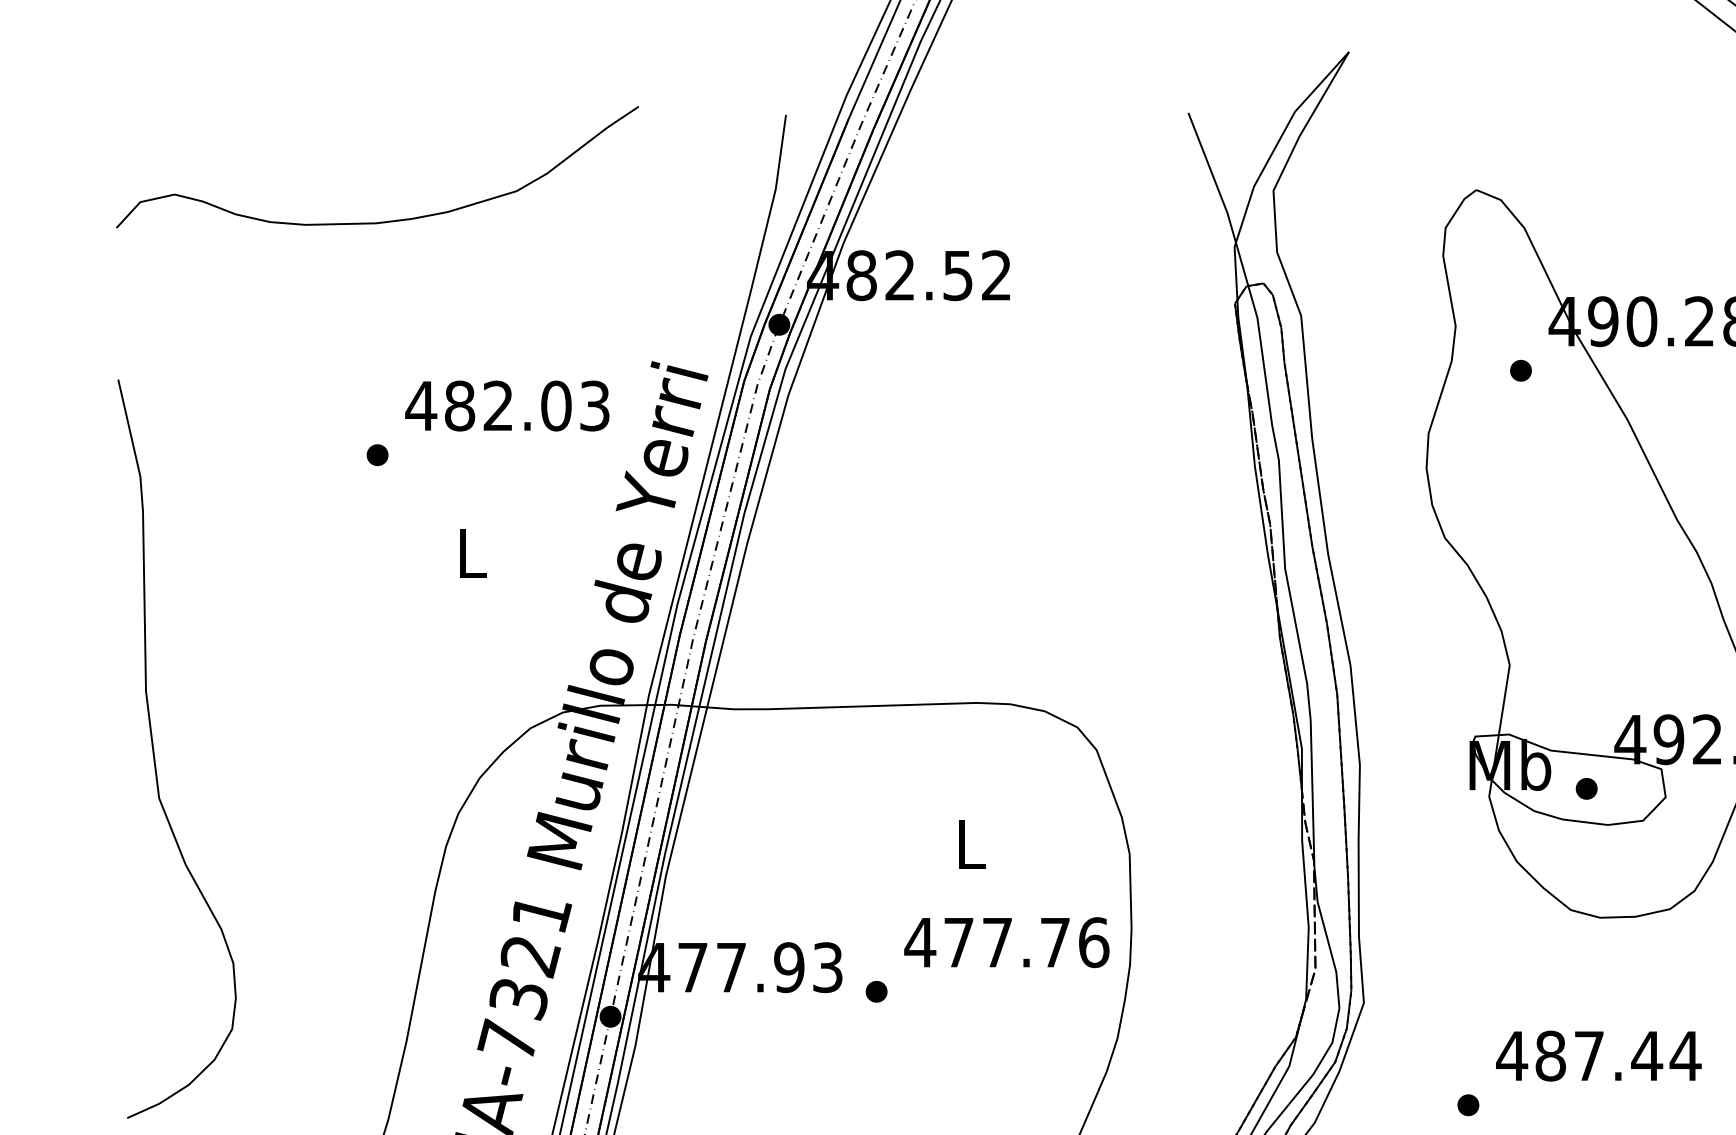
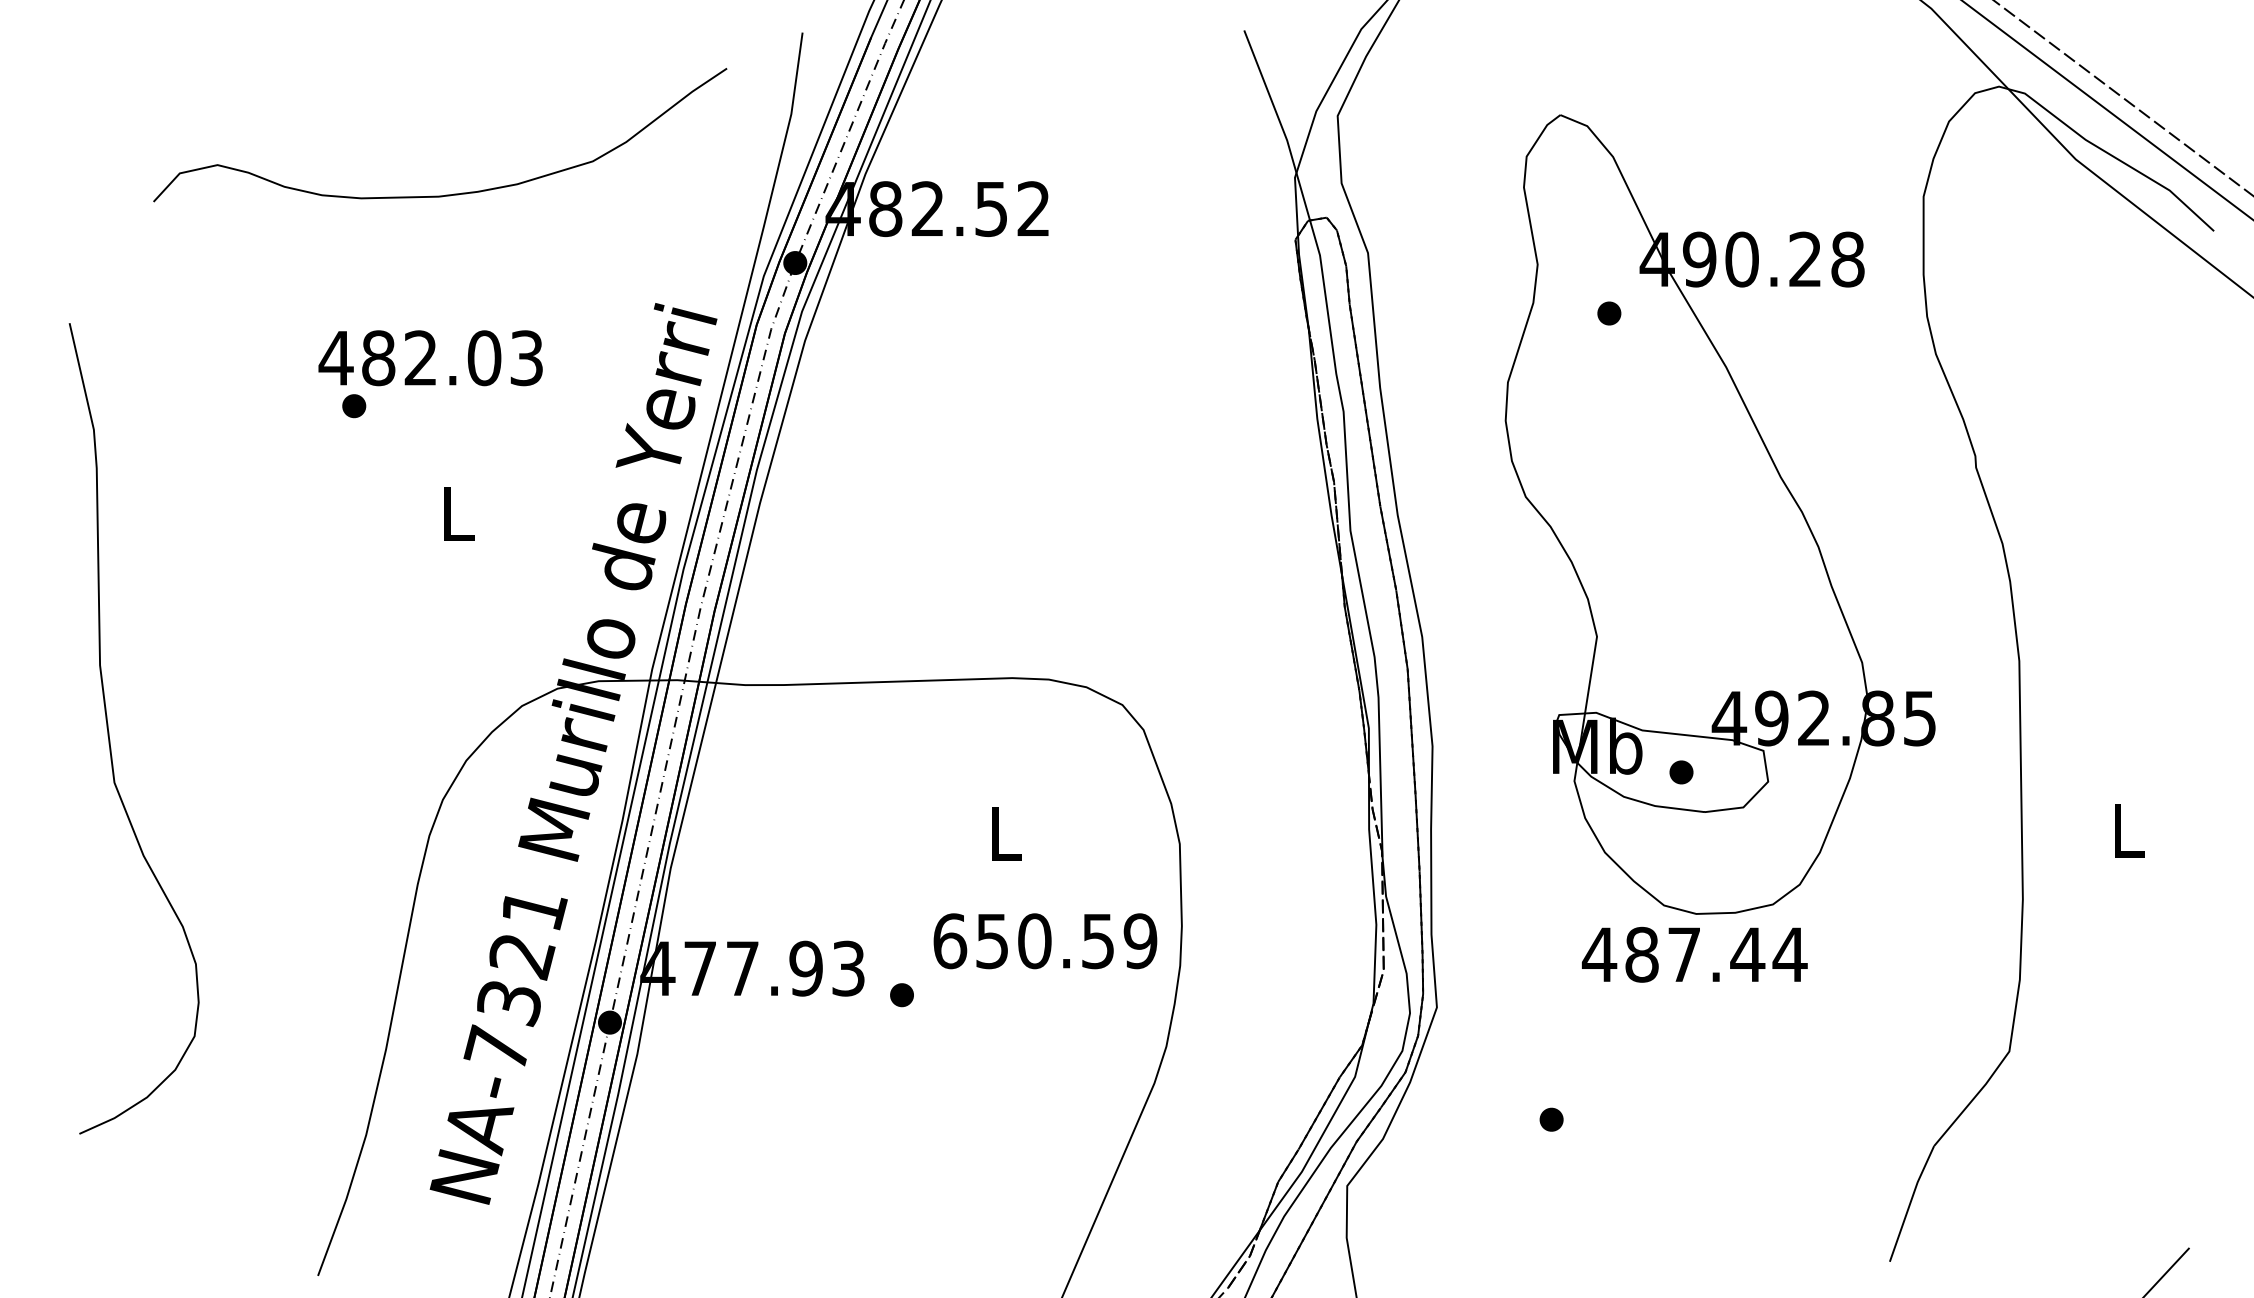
curve: (382, 221) -> (445, 194), moved
text: (507, 406) -> (430, 358), moved
text: (1006, 942) -> (1044, 941), 477.76 -> 650.59
text: (1598, 1055) -> (1694, 954), moved

